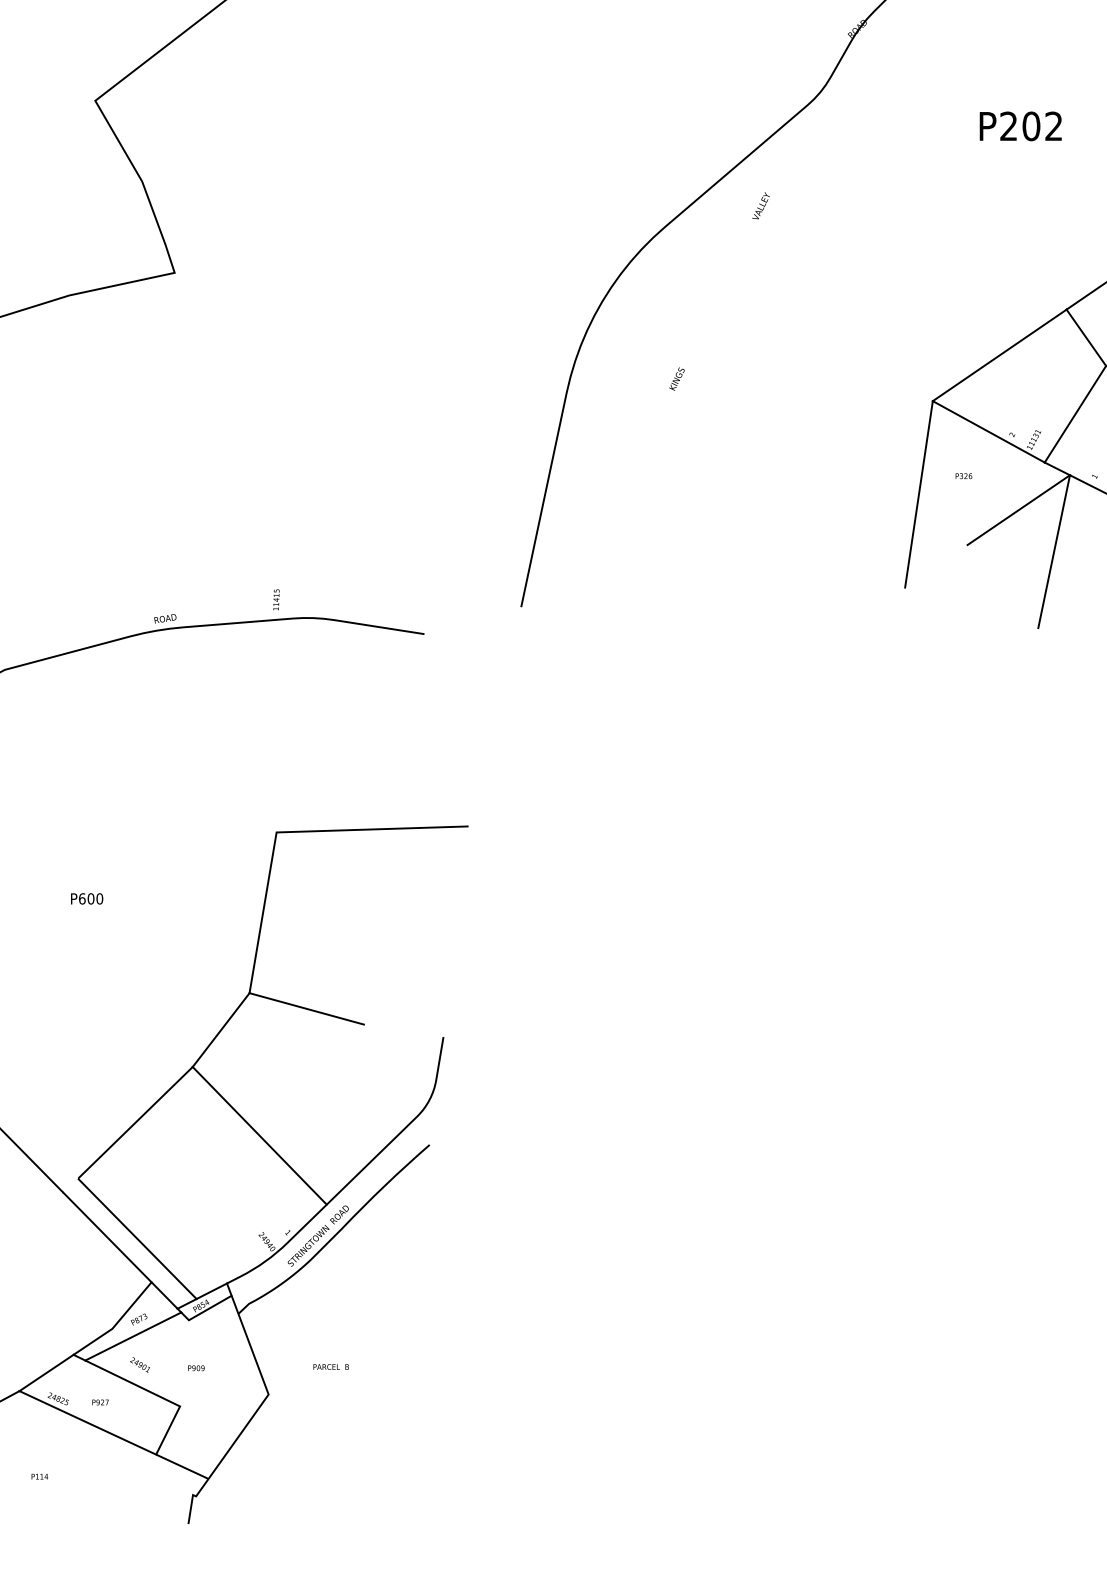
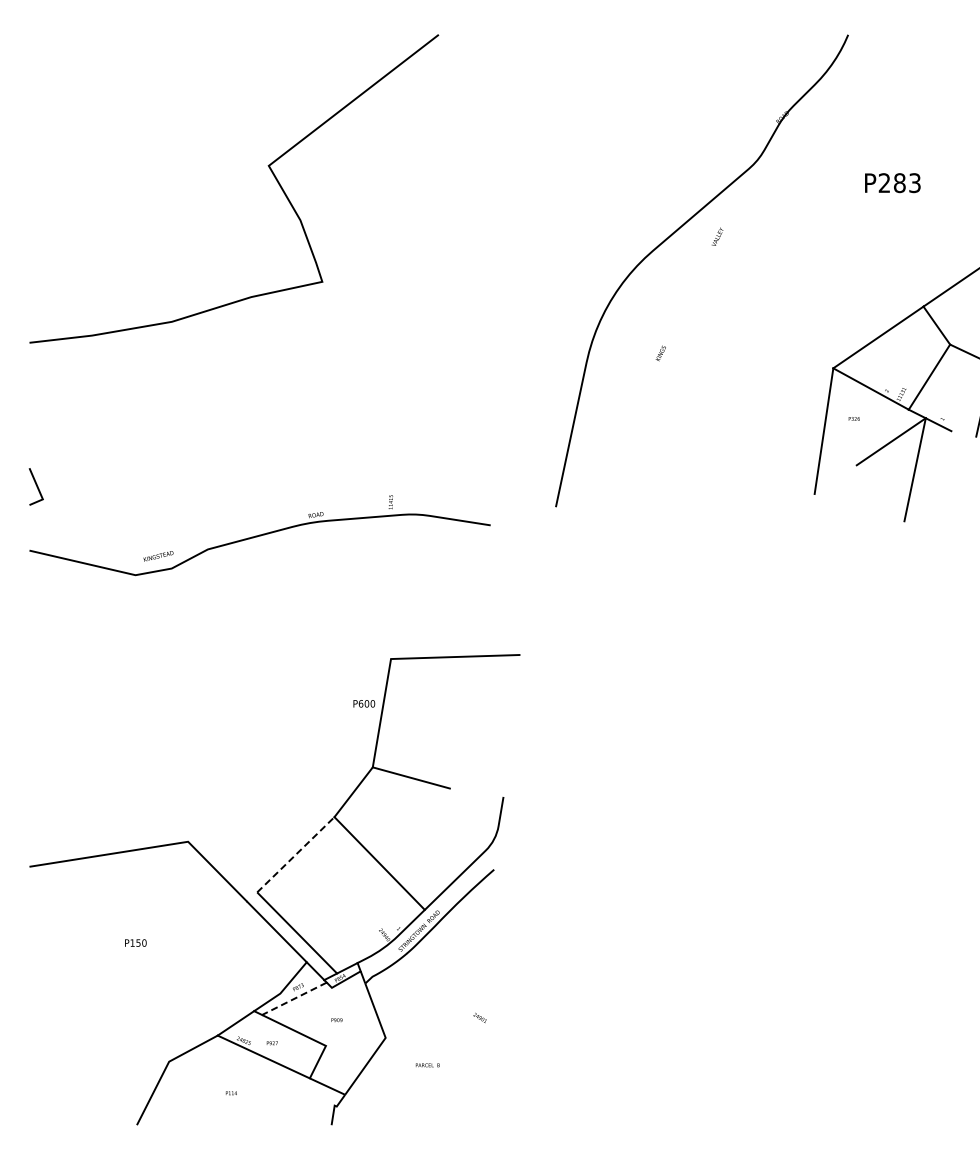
text: (1041, 126) -> (906, 183), P202 -> P283
text: (87, 898) -> (364, 703), moved
line: (134, 1123) -> (295, 855), solid -> dashed
line: (133, 1337) -> (294, 999), solid -> dashed
text: (139, 1364) -> (479, 1017), moved
text: (330, 1367) -> (427, 1065), moved

